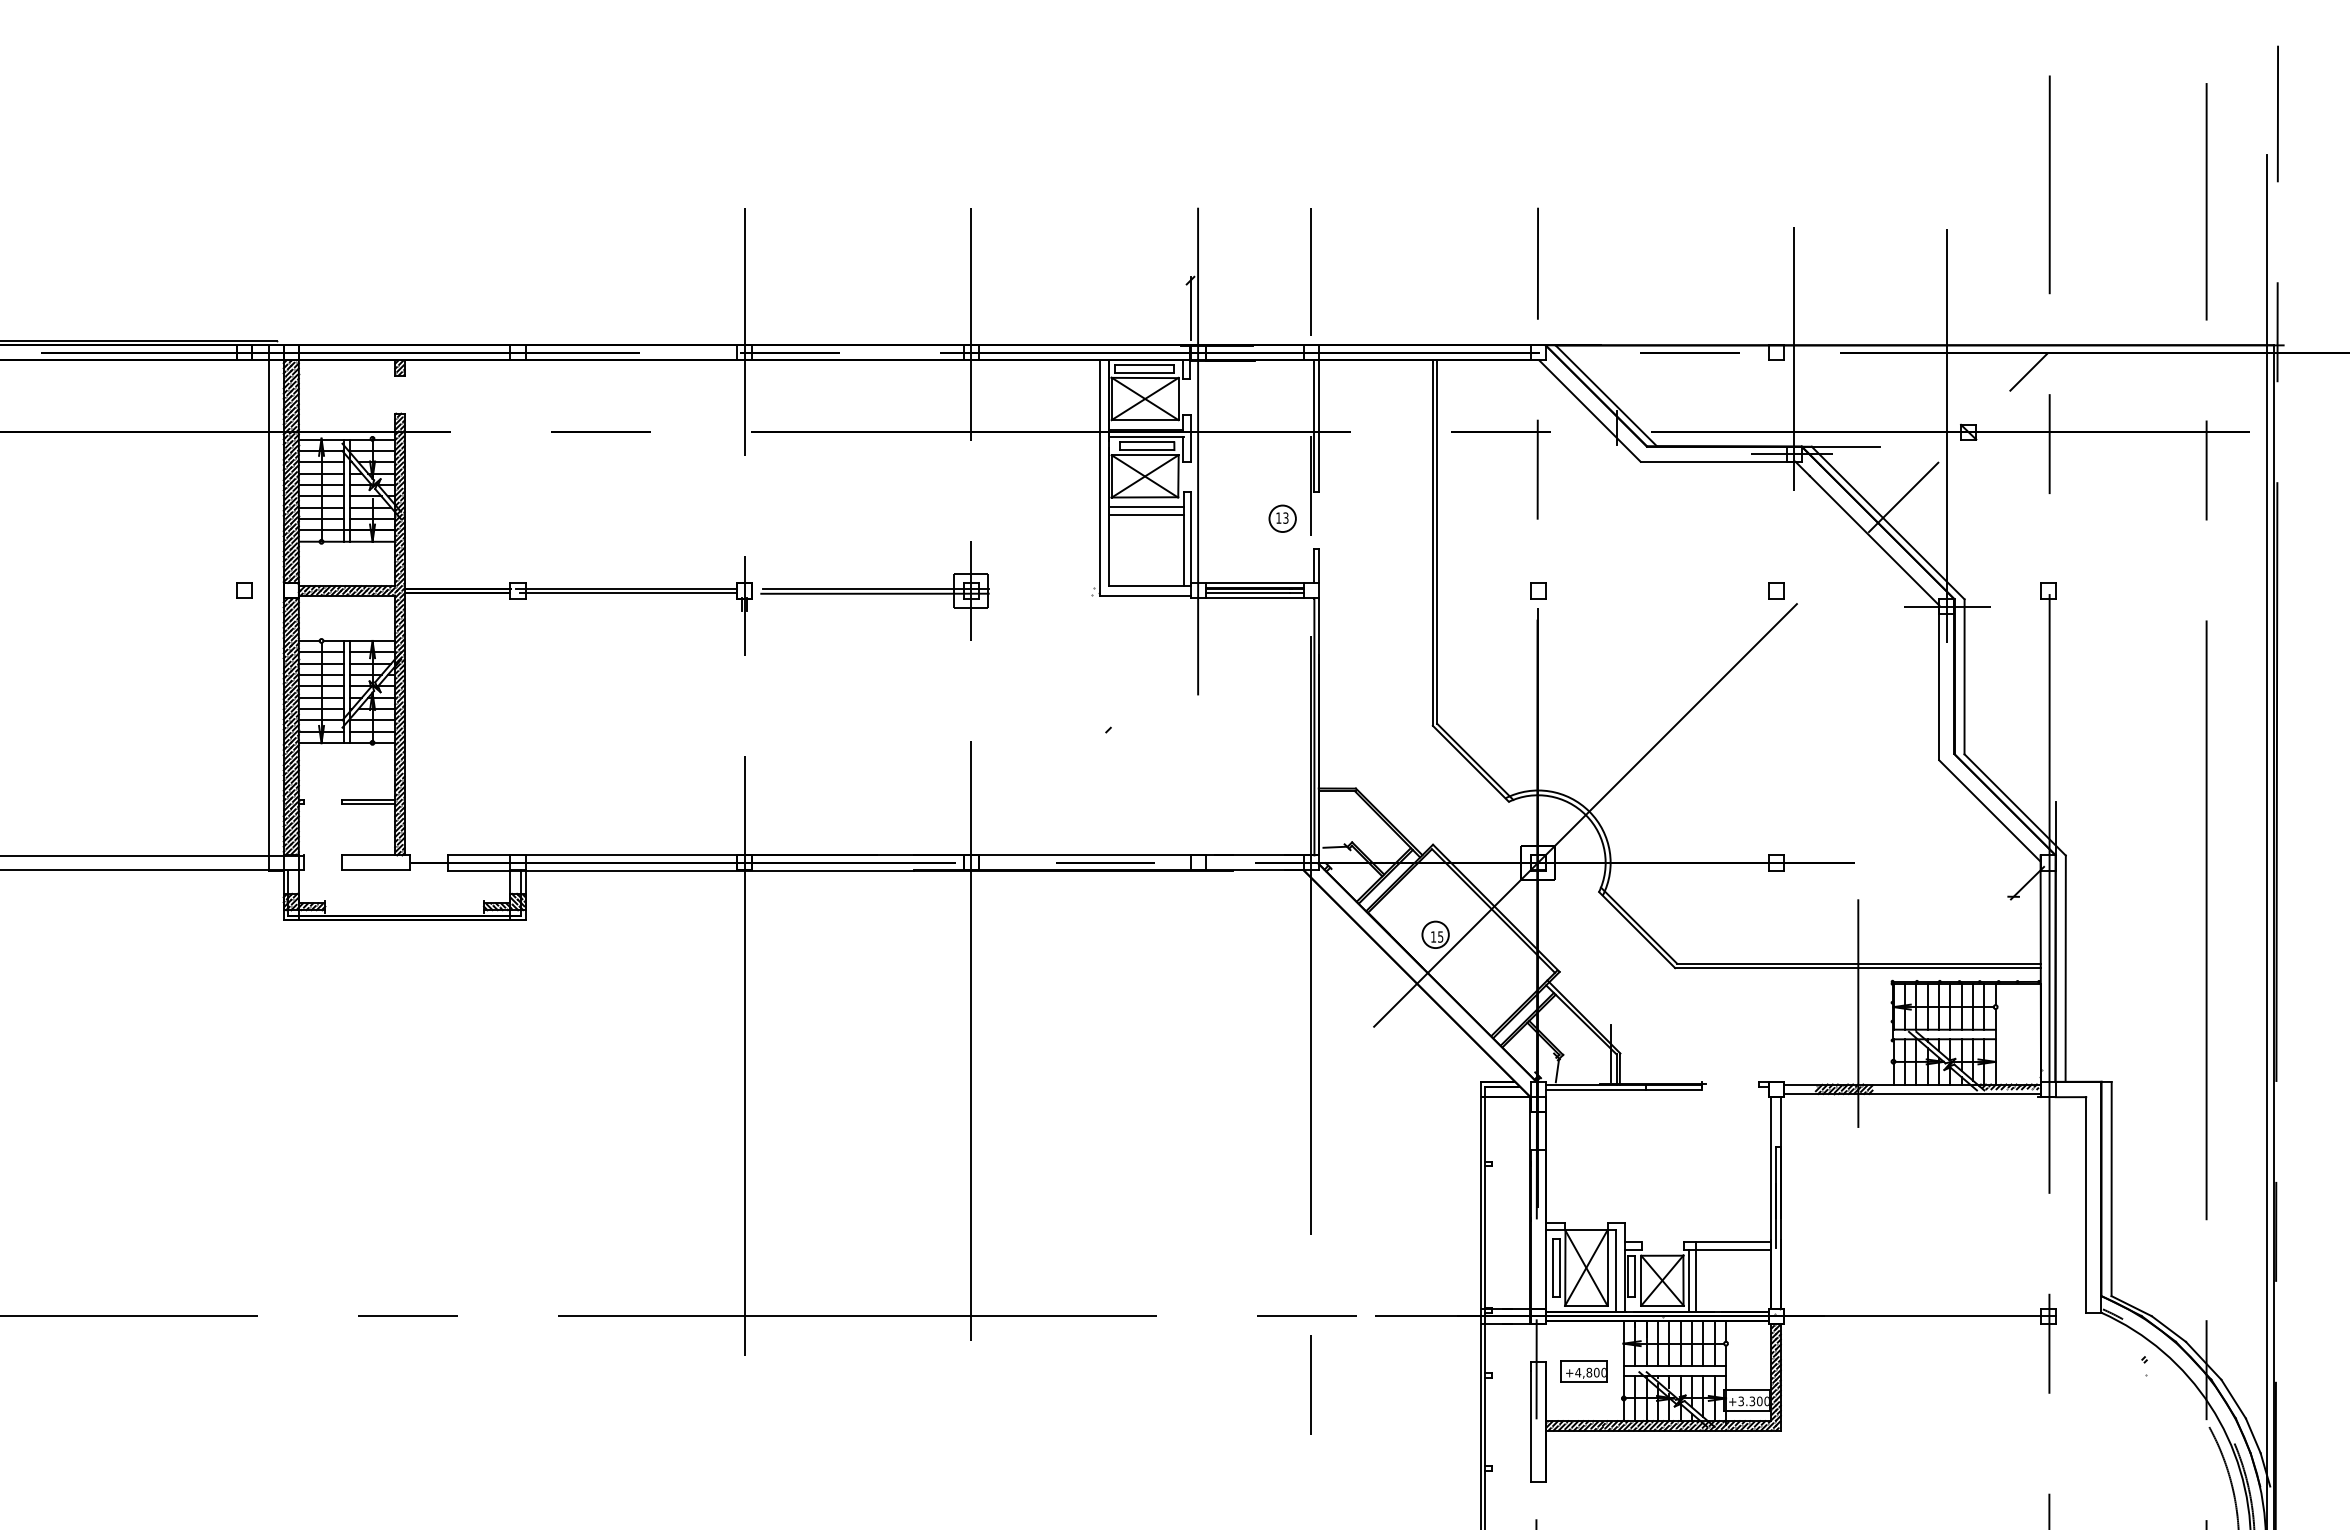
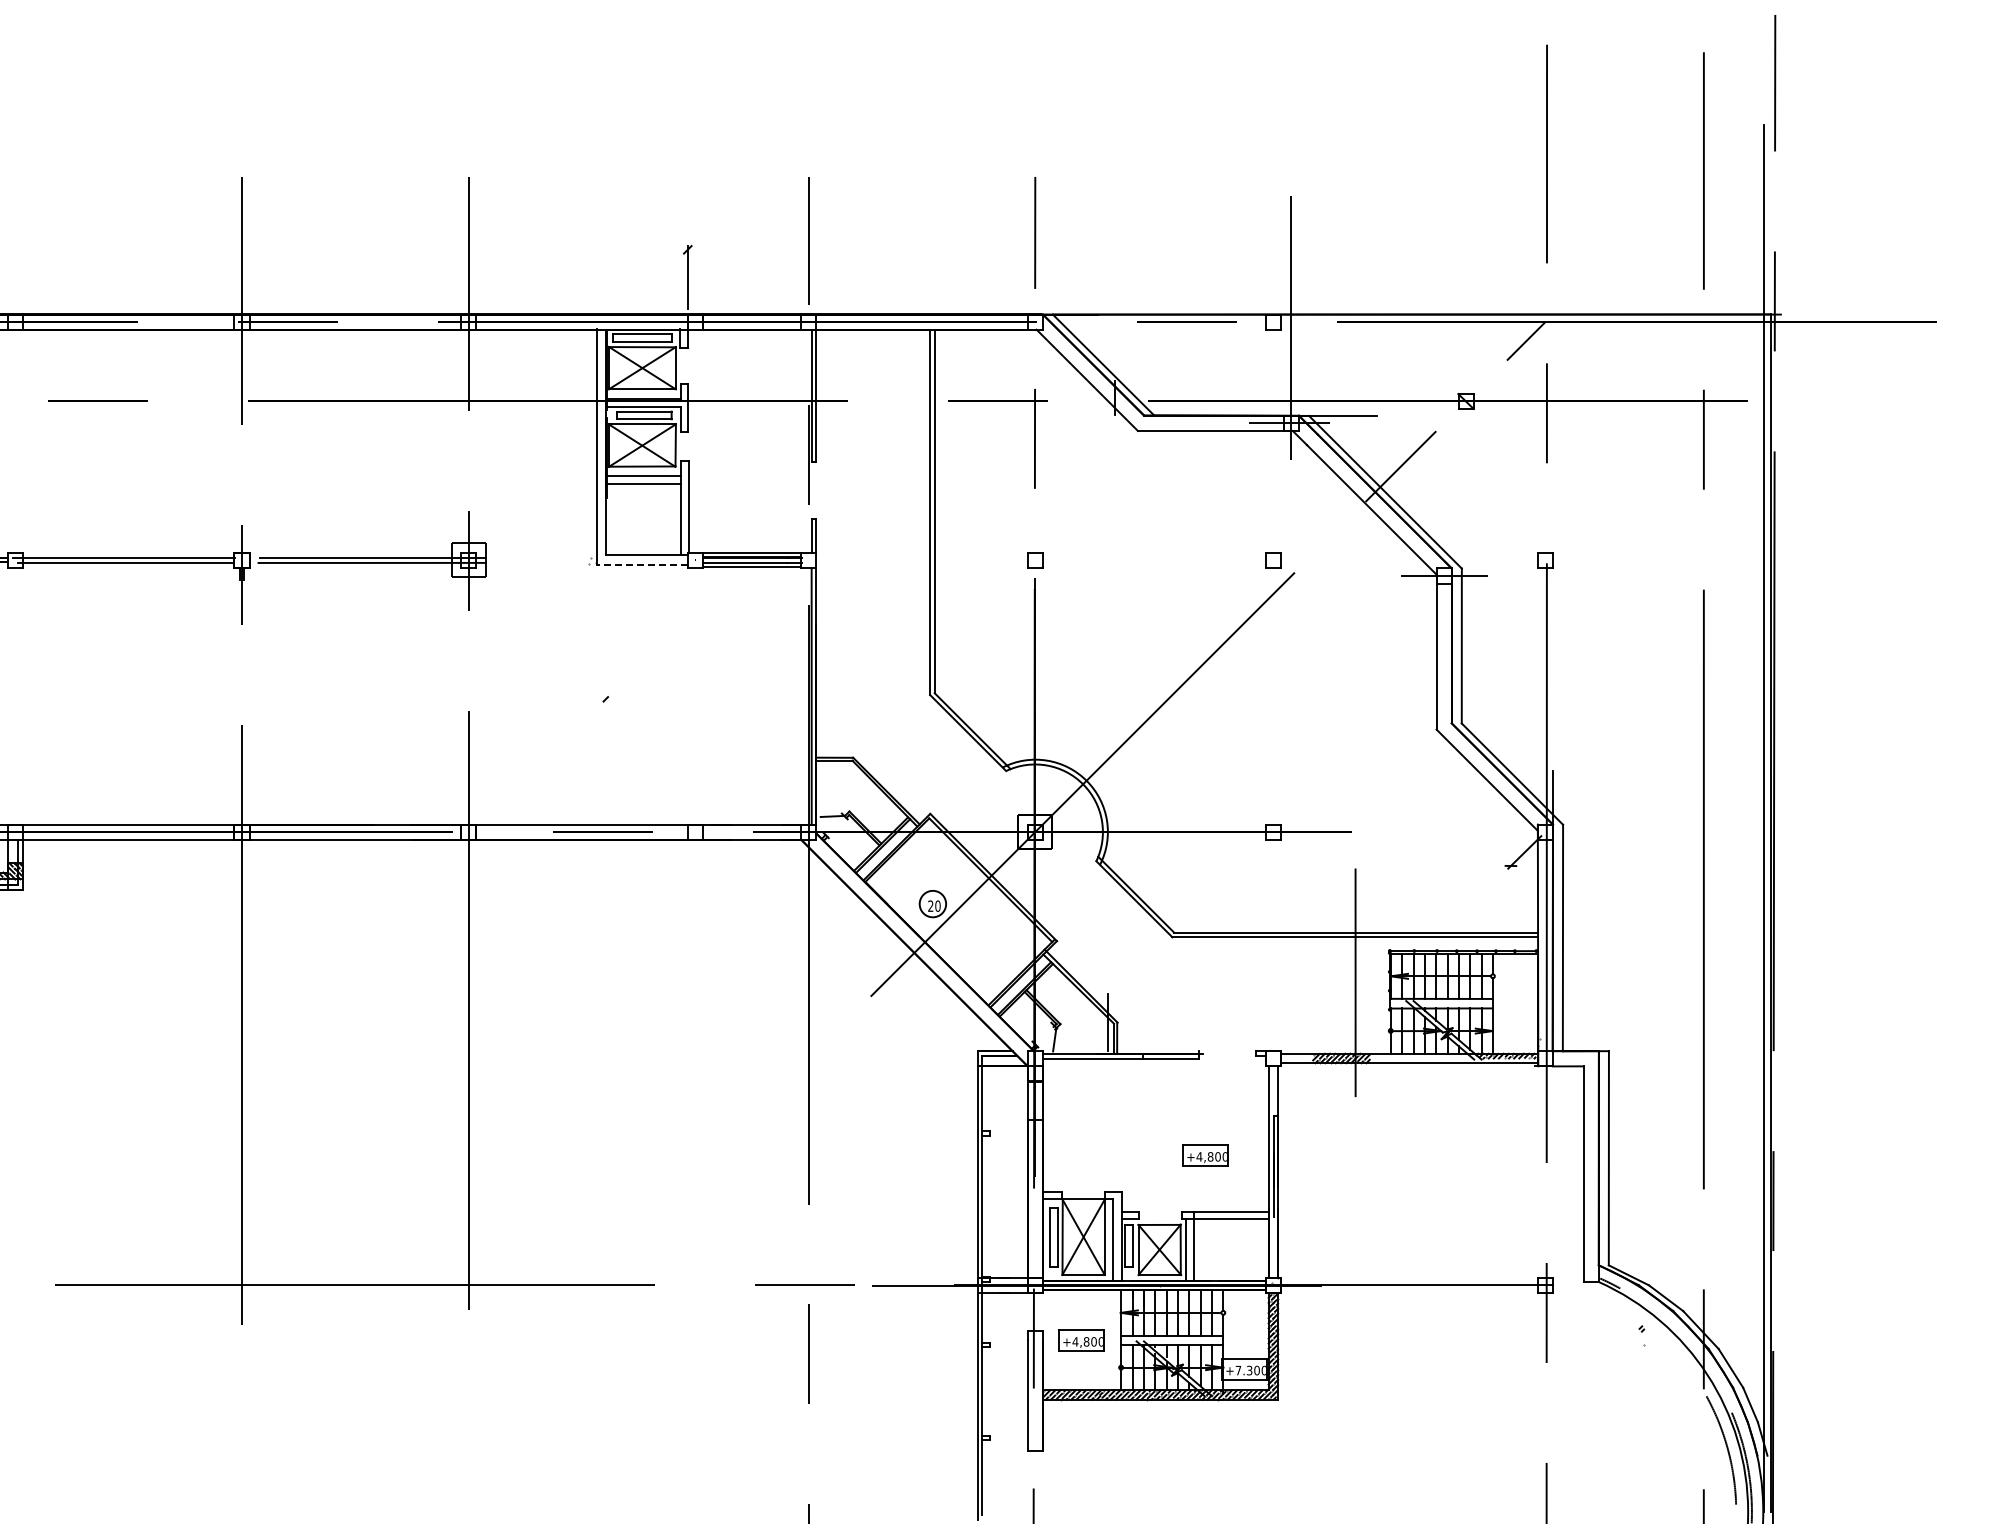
line: (1946, 436) -> (1443, 405), removed
line: (1198, 451) -> (695, 420), removed
part: (1282, 518) -> (779, 487), removed
line: (1144, 595) -> (641, 564), solid -> dashed
text: (1437, 936) -> (934, 905), 15 -> 20
part: (1707, 1186) -> (1204, 1155), added
text: (1740, 1401) -> (1237, 1370), +3.300 -> +7.300

